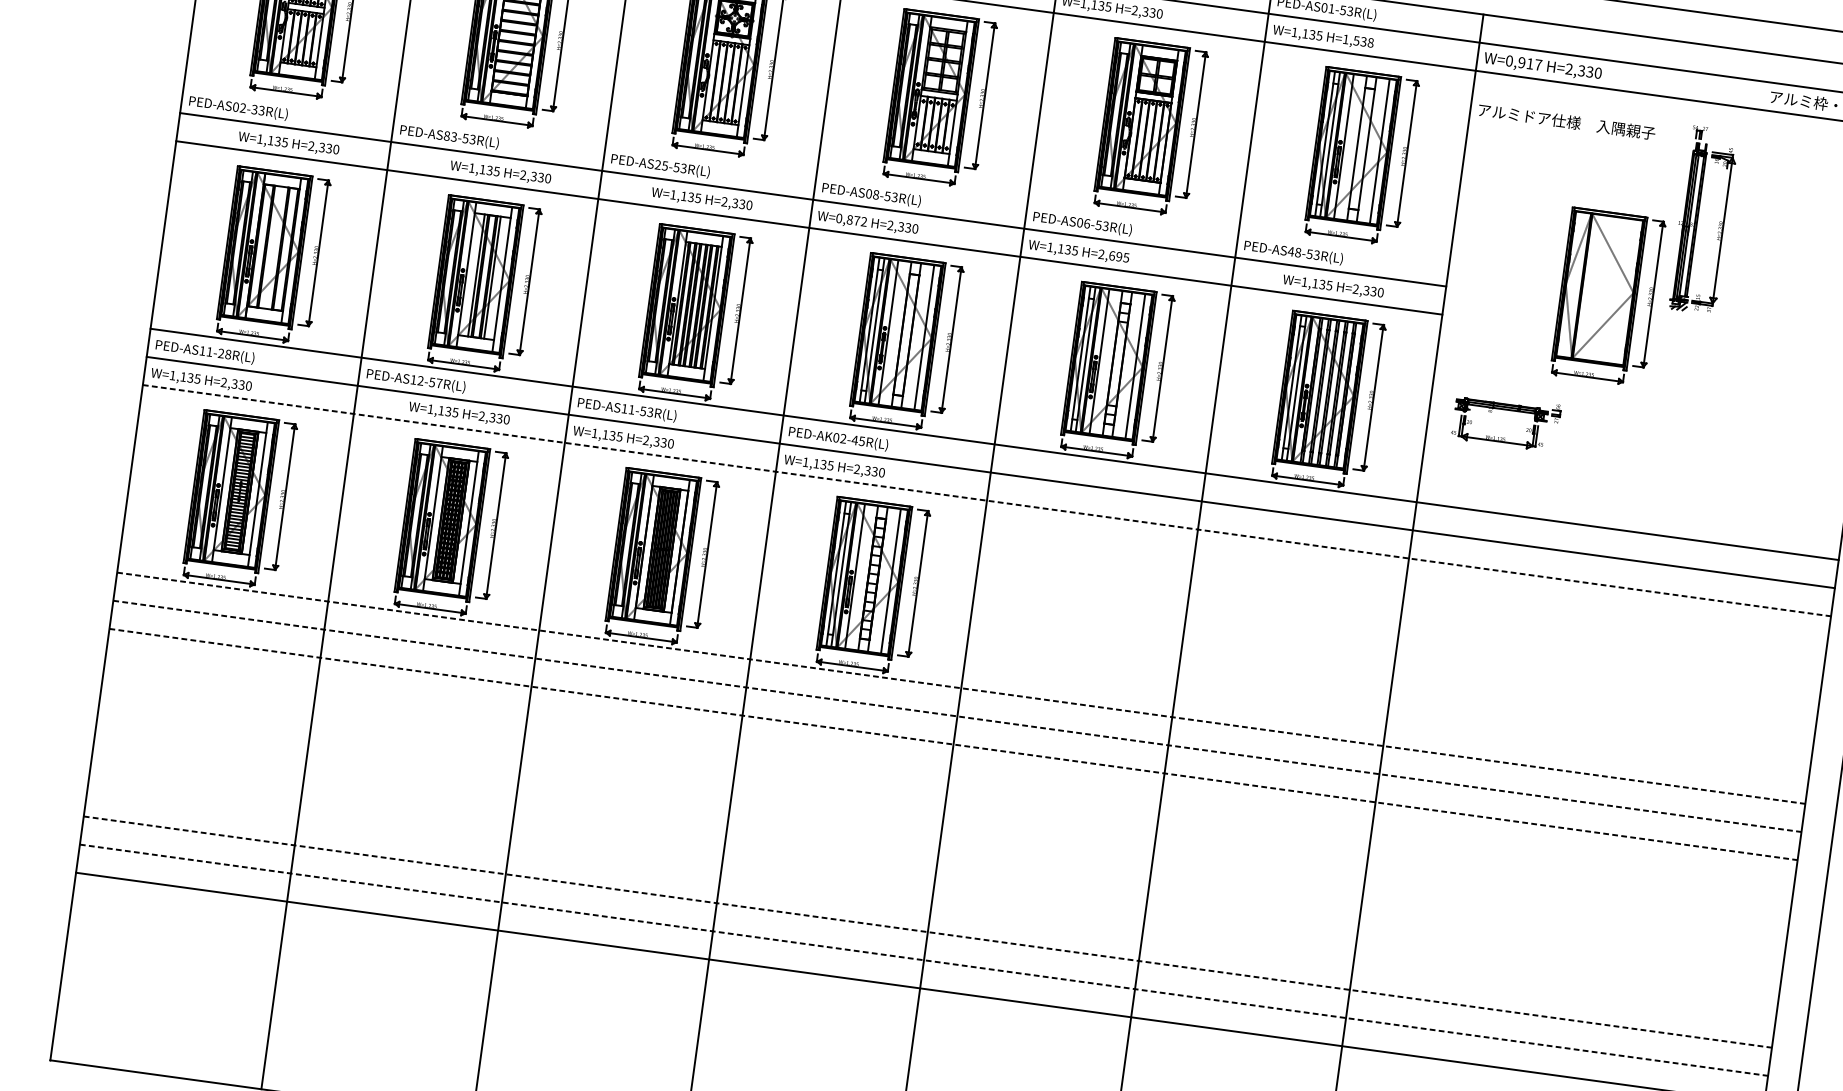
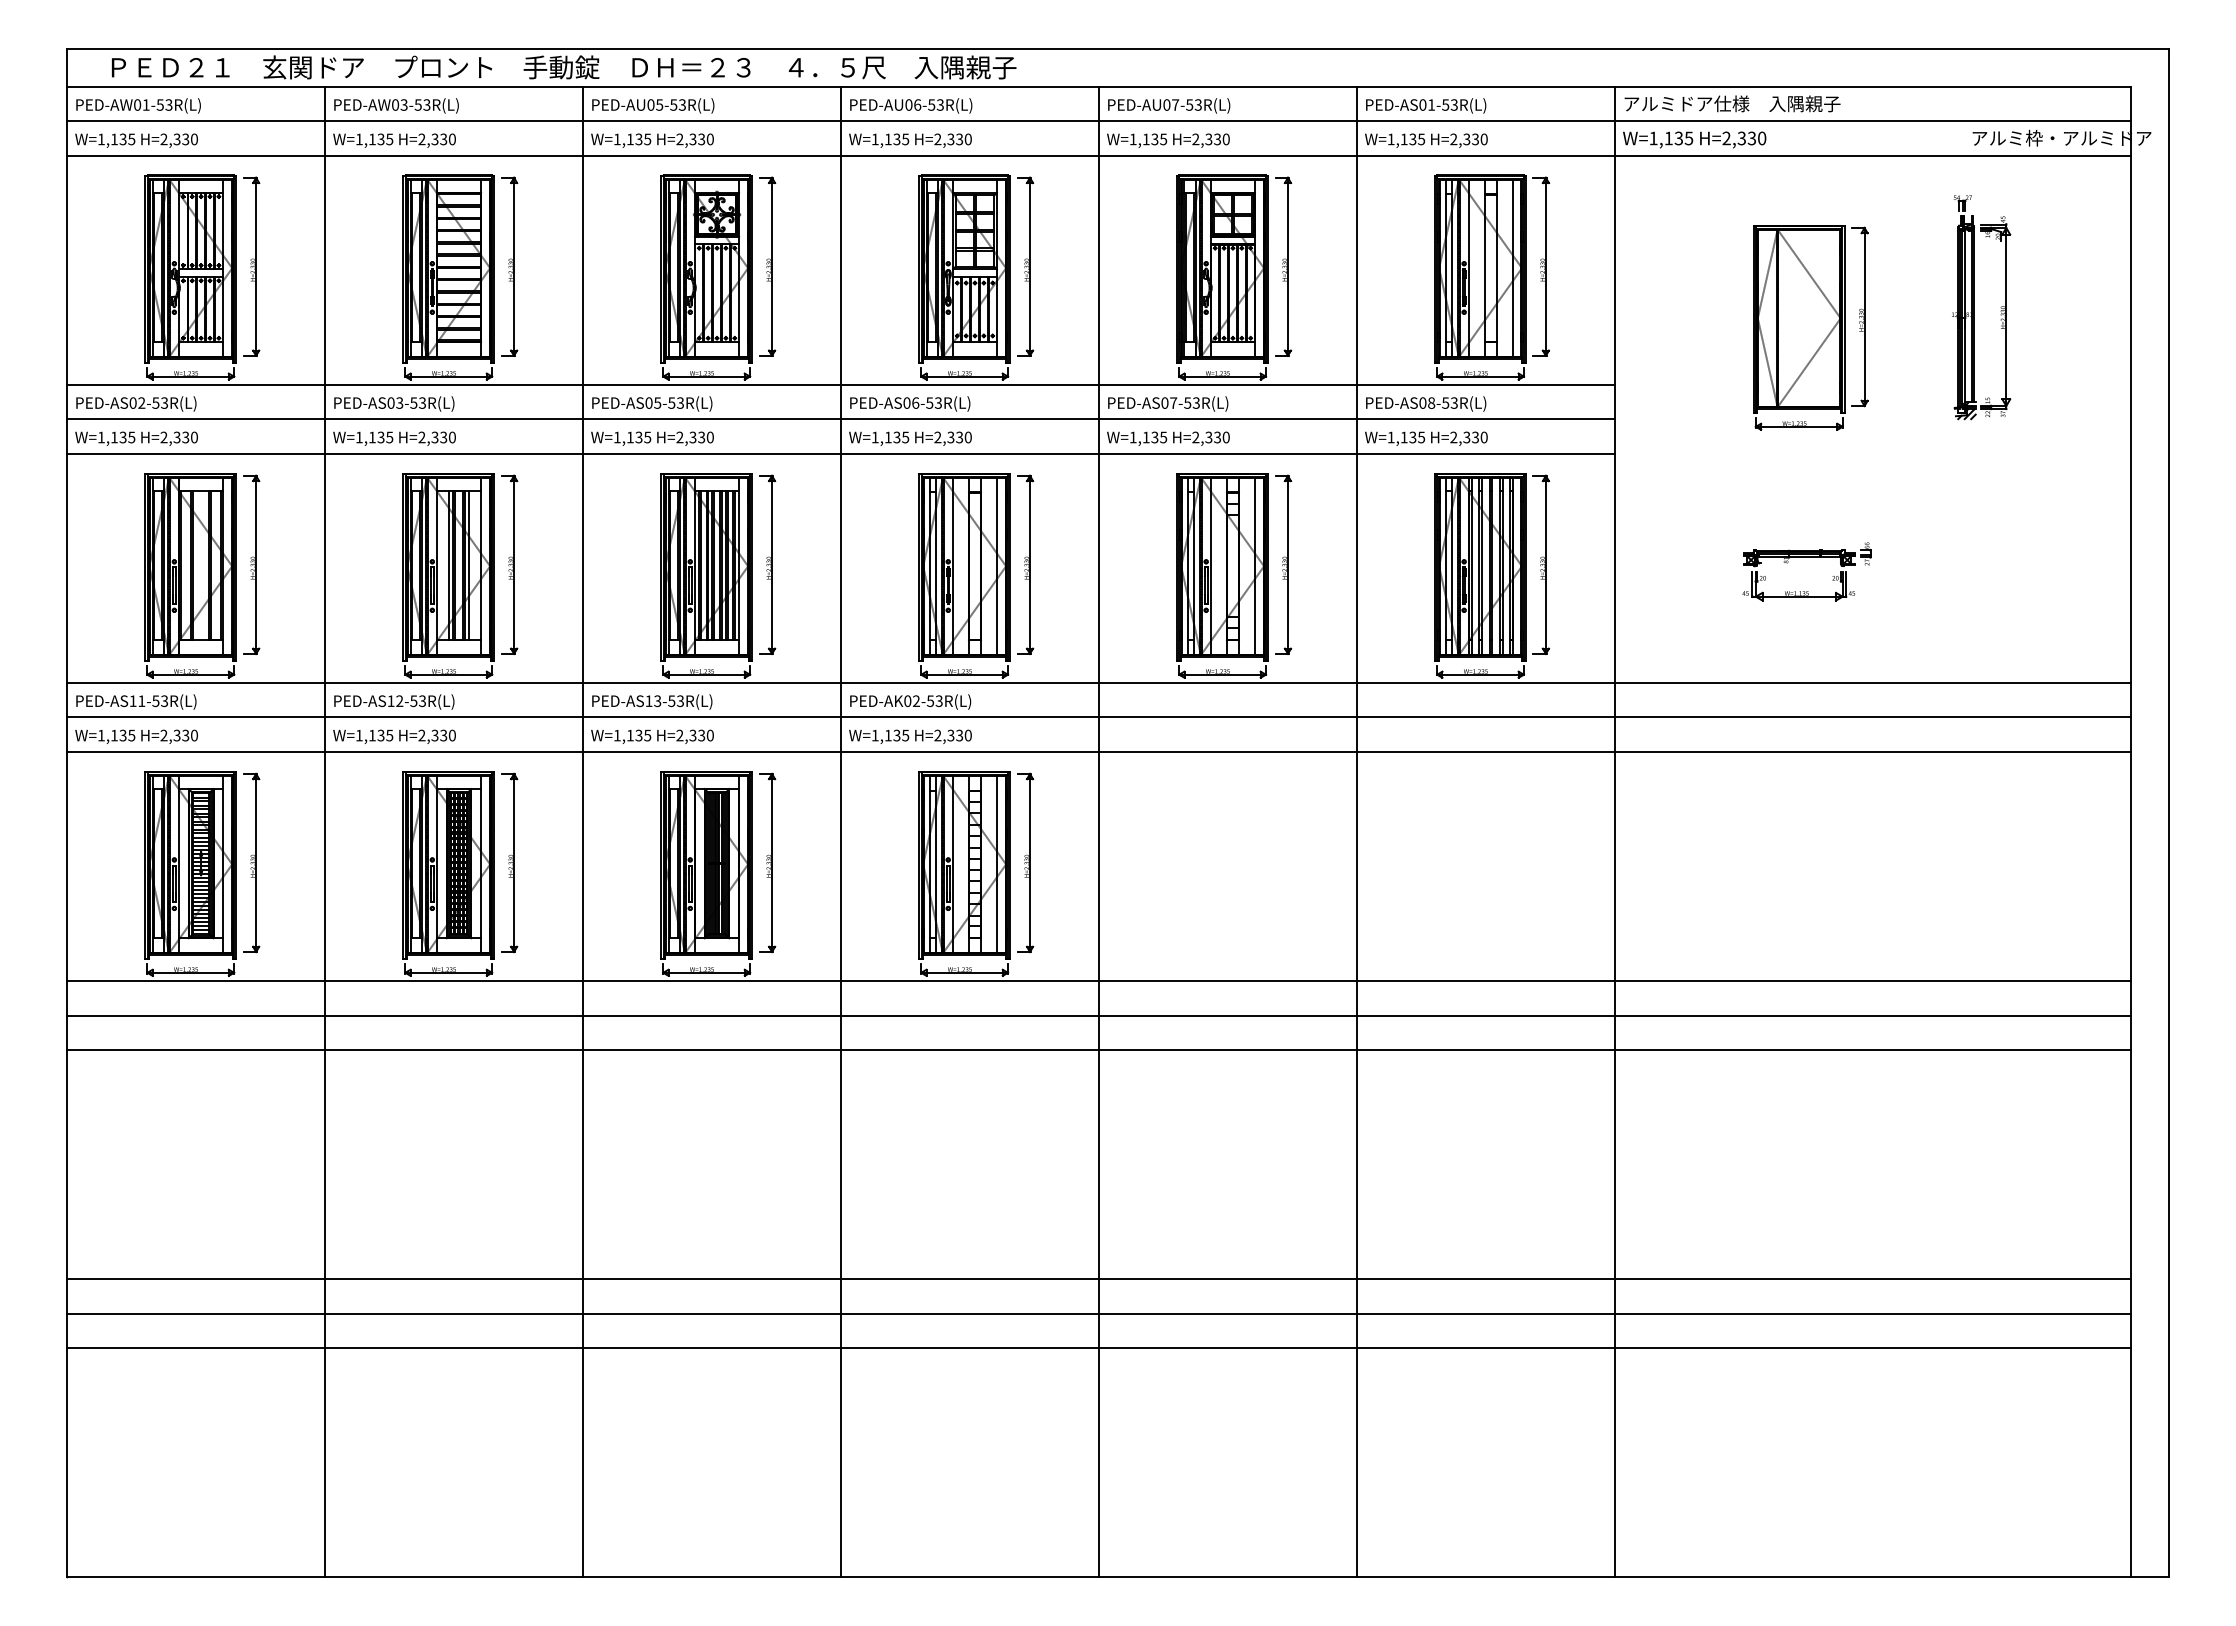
text: (1357, 41) -> (1468, 139), H=1,538 -> H=2,330
text: (1524, 63) -> (1671, 138), W=0,917 -> W=1,135
text: (254, 109) -> (155, 402), PED-AS02-33R(L) -> PED-AS02-53R(L)
text: (1566, 121) -> (1732, 103), moved
text: (446, 136) -> (390, 403), PED-AS83-53R(L) -> PED-AS03-53R(L)
text: (288, 143) -> (136, 438), moved
text: (657, 164) -> (648, 402), PED-AS25-53R(L) -> PED-AS05-53R(L)
line: (816, 171) -> (840, 384), added
text: (500, 172) -> (394, 438), moved
text: (876, 194) -> (915, 402), PED-AS08-53R(L) -> PED-AS06-53R(L)
text: (702, 199) -> (652, 438), moved
part: (1697, 219) -> (1974, 307), moved
text: (851, 220) -> (890, 437), W=0,872 -> W=1,135
text: (1087, 223) -> (1173, 402), PED-AS06-53R(L) -> PED-AS07-53R(L)
text: (1290, 251) -> (1422, 402), PED-AS48-53R(L) -> PED-AS08-53R(L)
text: (1119, 256) -> (1217, 437), H=2,695 -> H=2,330
text: (1333, 286) -> (1426, 438), moved
part: (1607, 297) -> (1810, 327), moved
text: (224, 354) -> (160, 701), PED-AS11-28R(L) -> PED-AS11-53R(L)
text: (439, 383) -> (422, 701), PED-AS12-57R(L) -> PED-AS12-53R(L)
text: (631, 410) -> (657, 701), PED-AS11-53R(L) -> PED-AS13-53R(L)
part: (1507, 410) -> (1806, 557), moved
text: (459, 413) -> (394, 736), moved
text: (858, 441) -> (934, 701), PED-AK02-45R(L) -> PED-AK02-53R(L)
line: (986, 500) -> (1098, 751), dashed -> solid
line: (960, 688) -> (1098, 981), dashed -> solid
line: (957, 716) -> (1098, 1015), dashed -> solid
line: (953, 744) -> (1098, 1049), dashed -> solid
line: (927, 932) -> (1098, 1279), dashed -> solid
line: (923, 960) -> (1098, 1313), dashed -> solid

